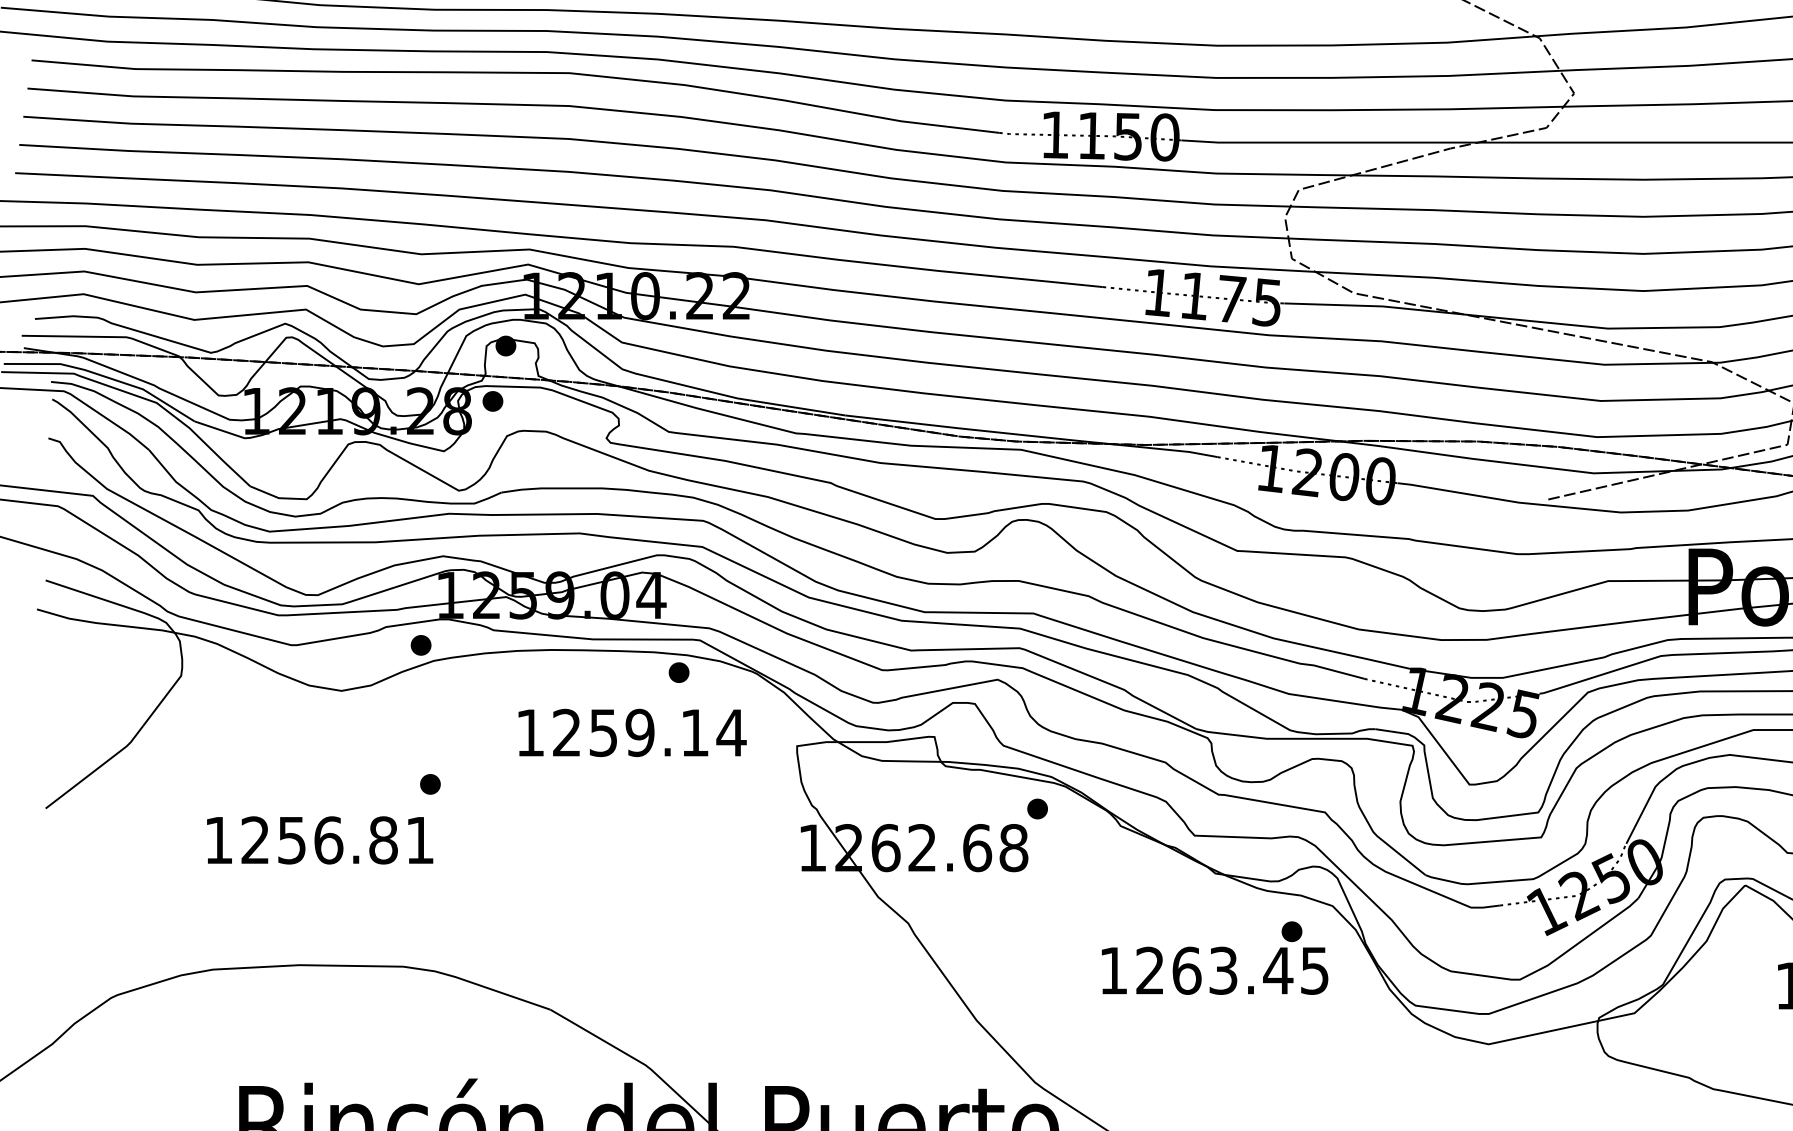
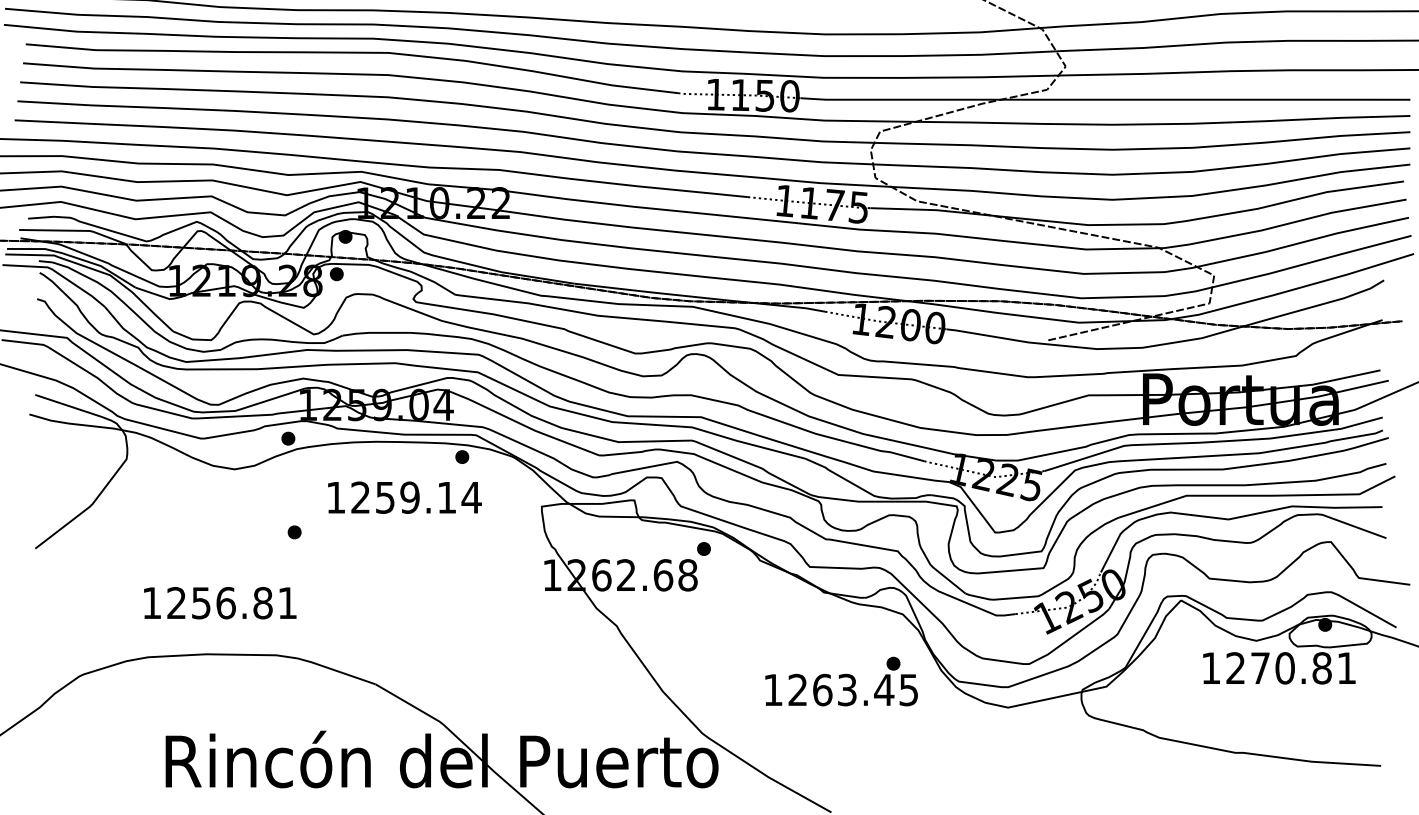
text: (631, 732) -> (404, 497), moved
text: (320, 840) -> (220, 603), moved
text: (1214, 958) -> (841, 681), moved

